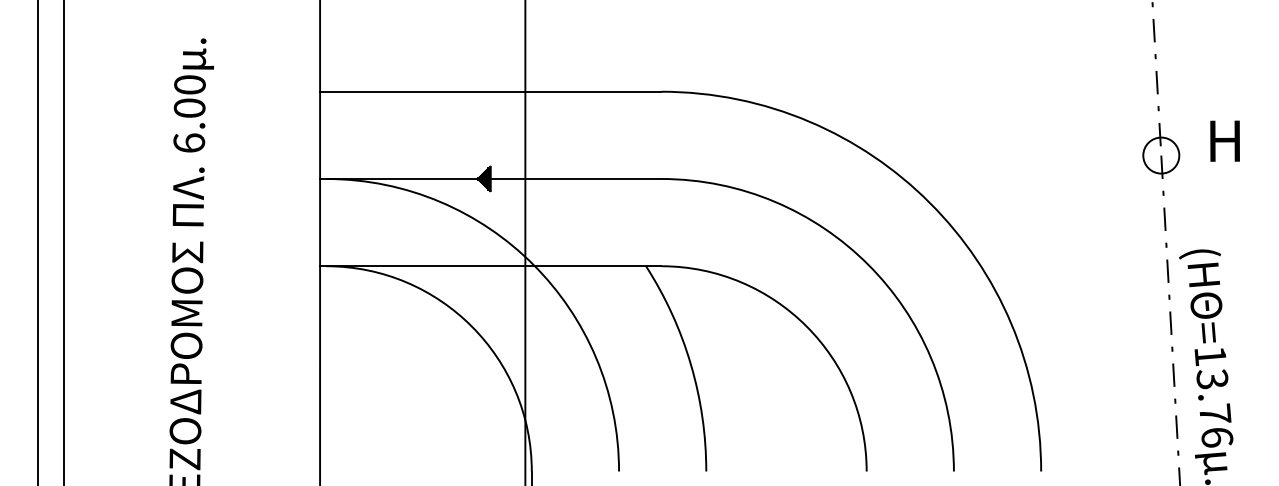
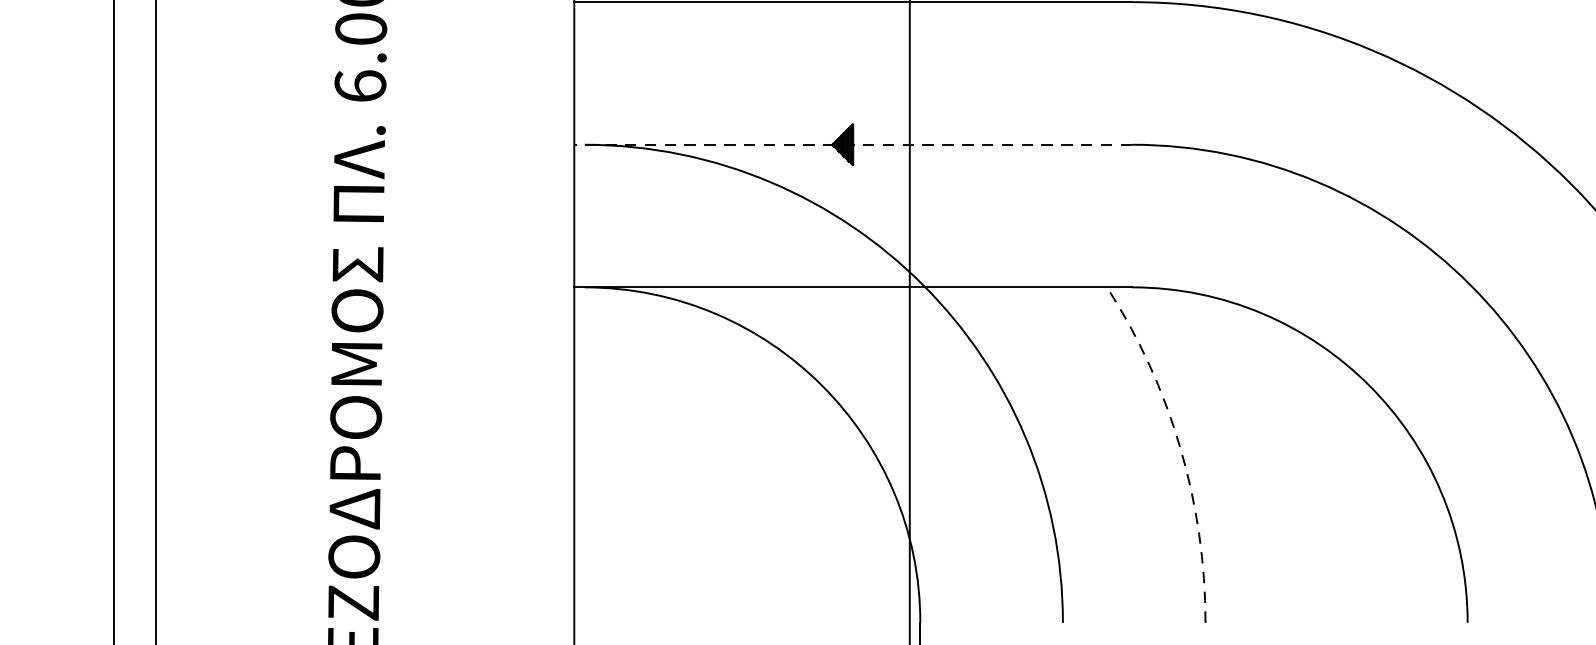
line: (490, 178) -> (852, 143), solid -> dashed
arc: (690, 364) -> (1179, 447), solid -> dashed

